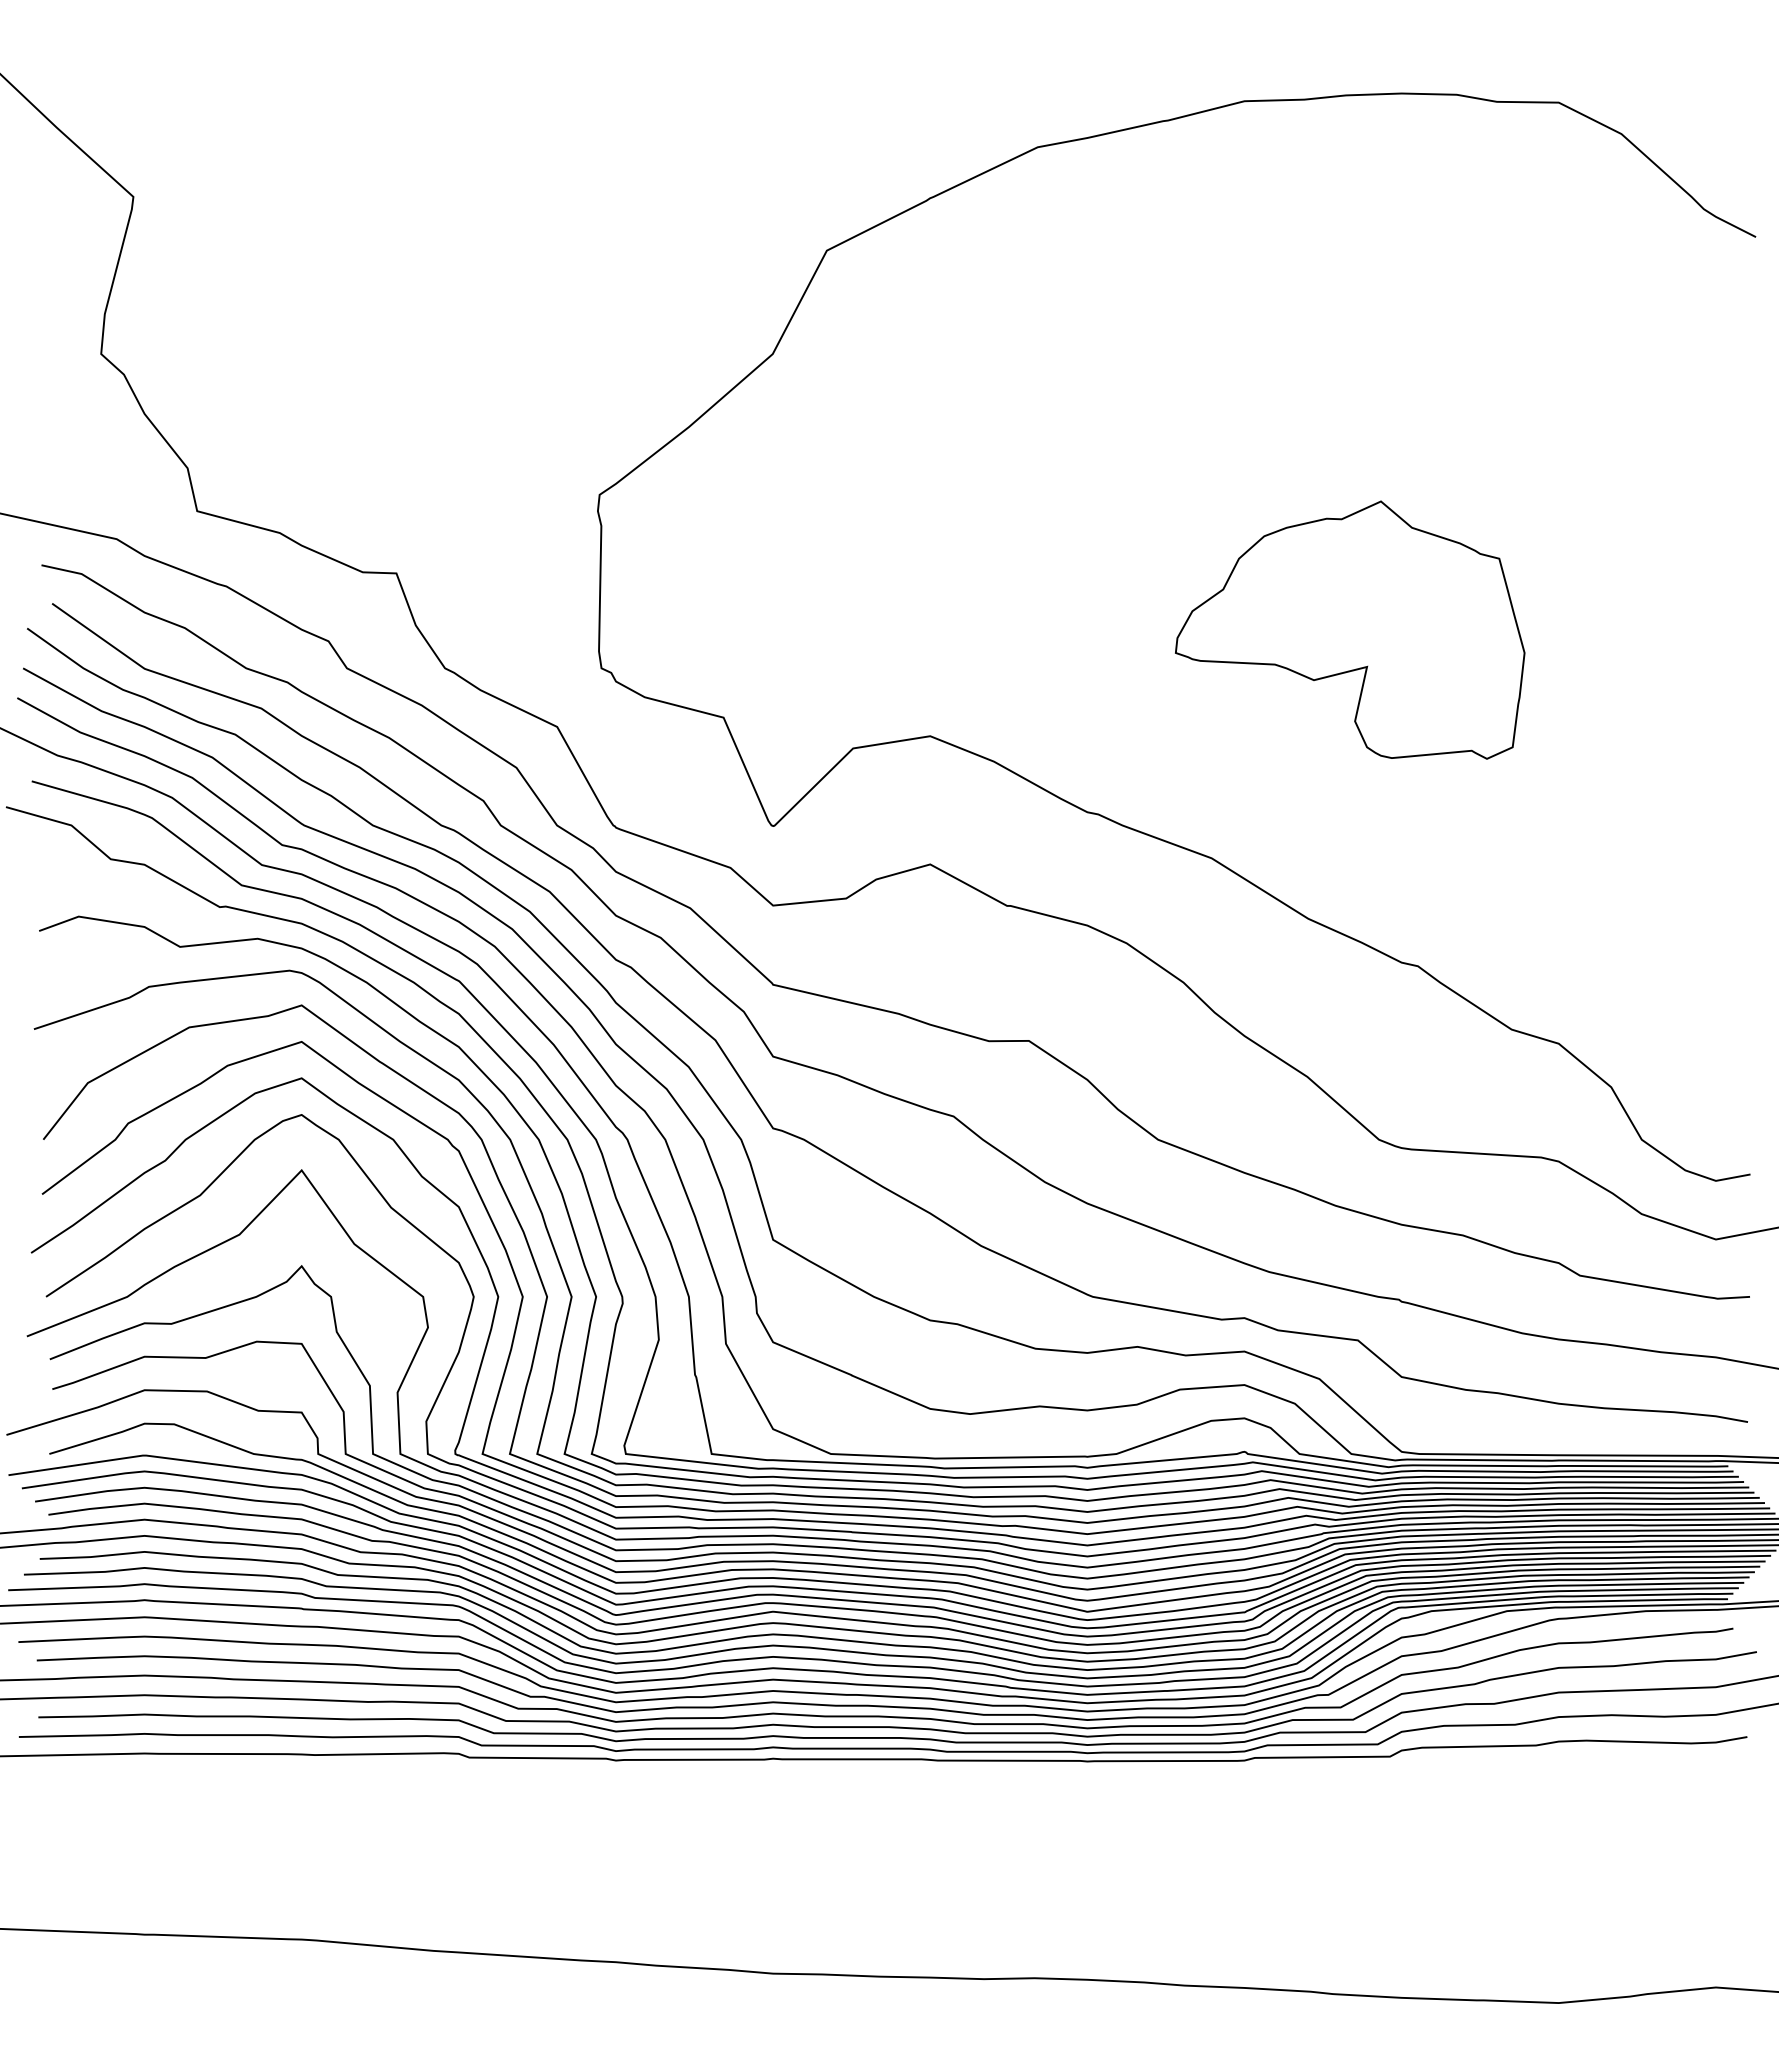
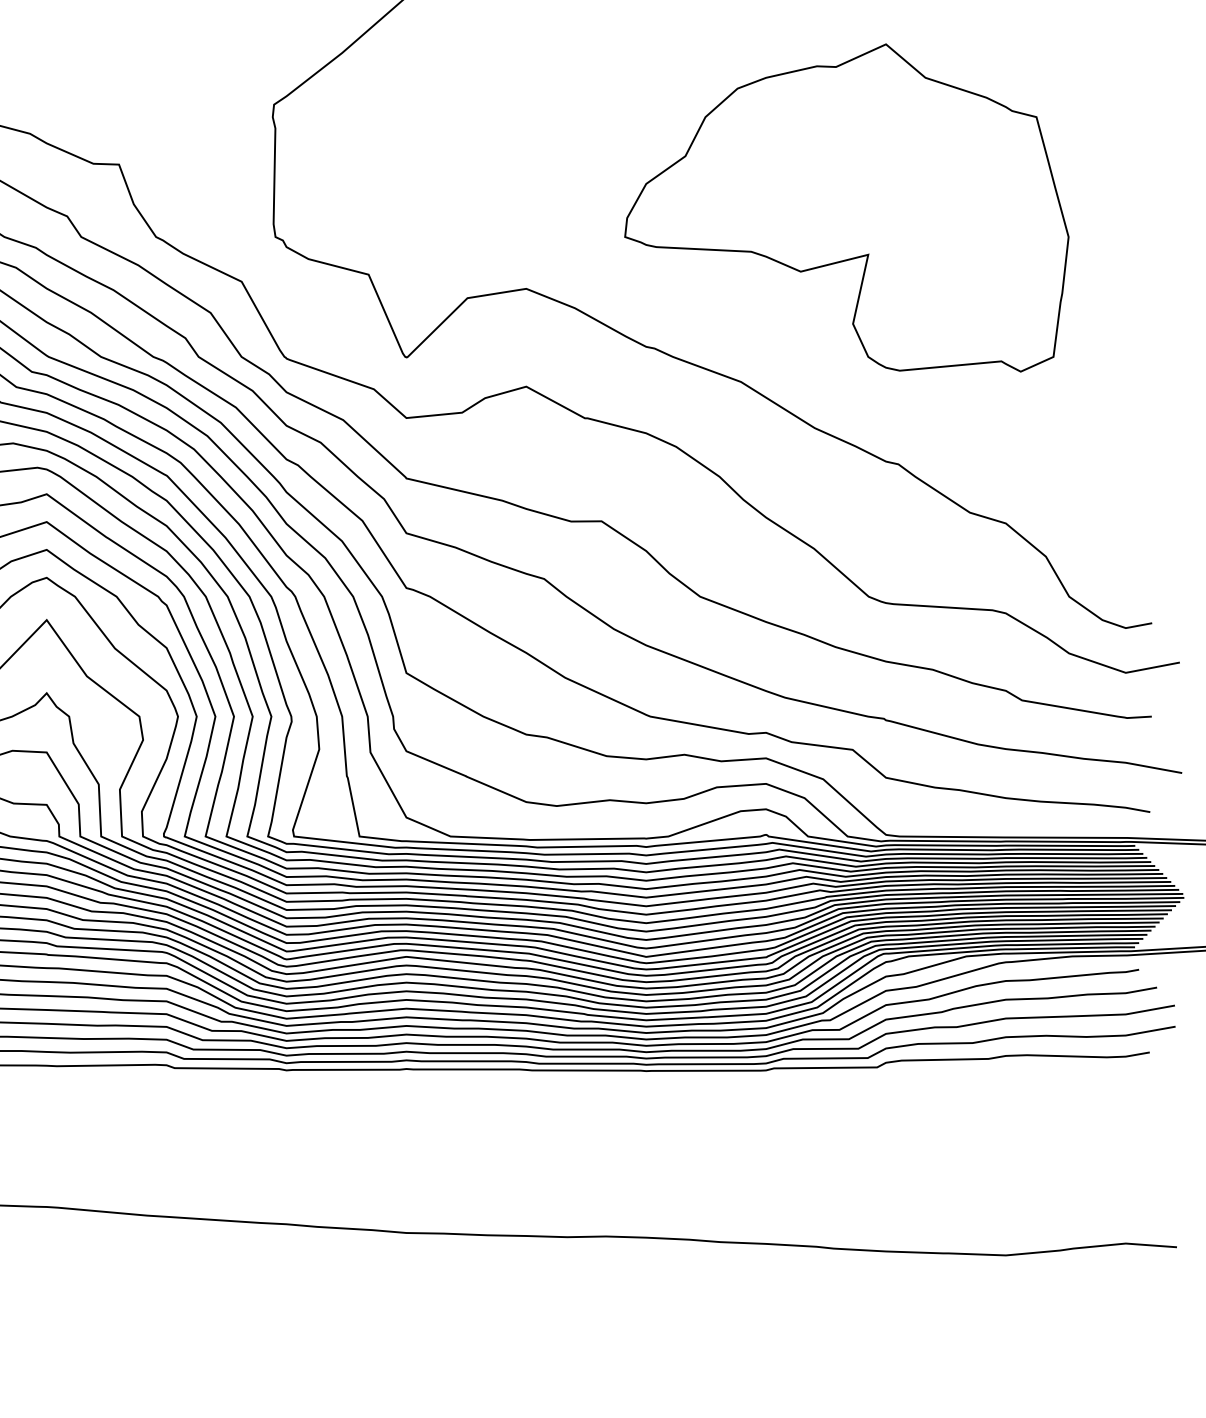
part: (1349, 629) -> (846, 207), size x1.67

